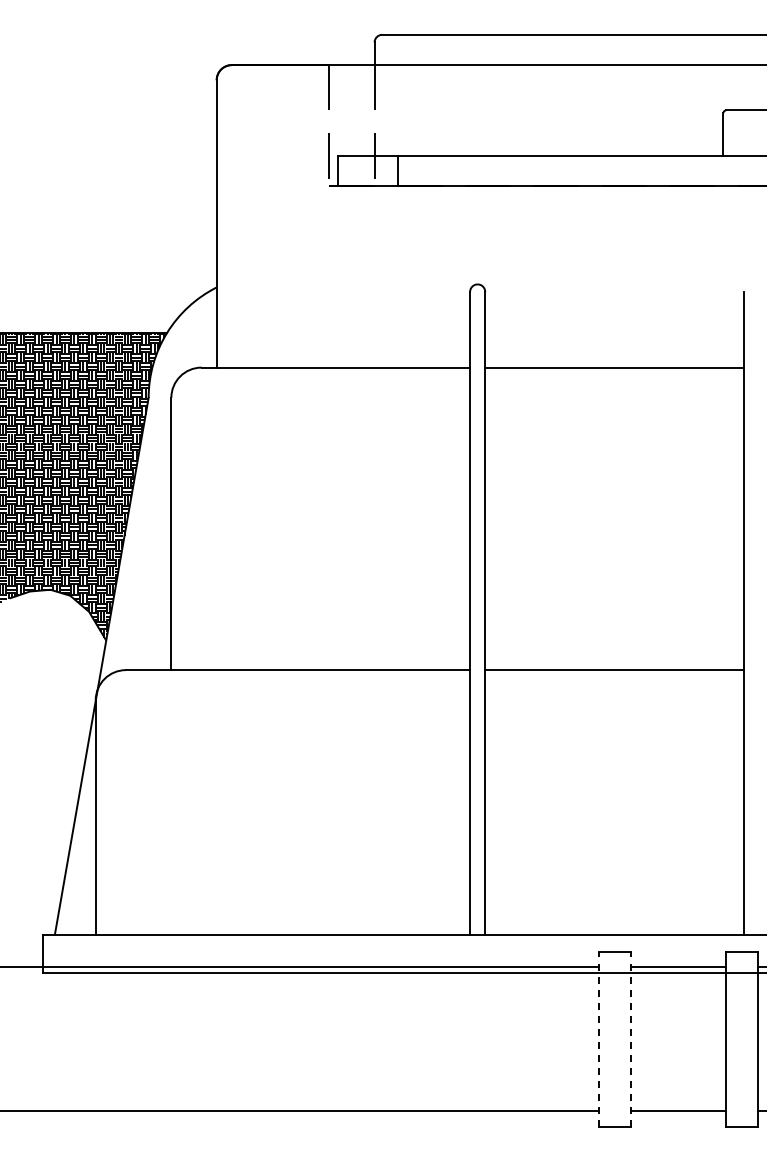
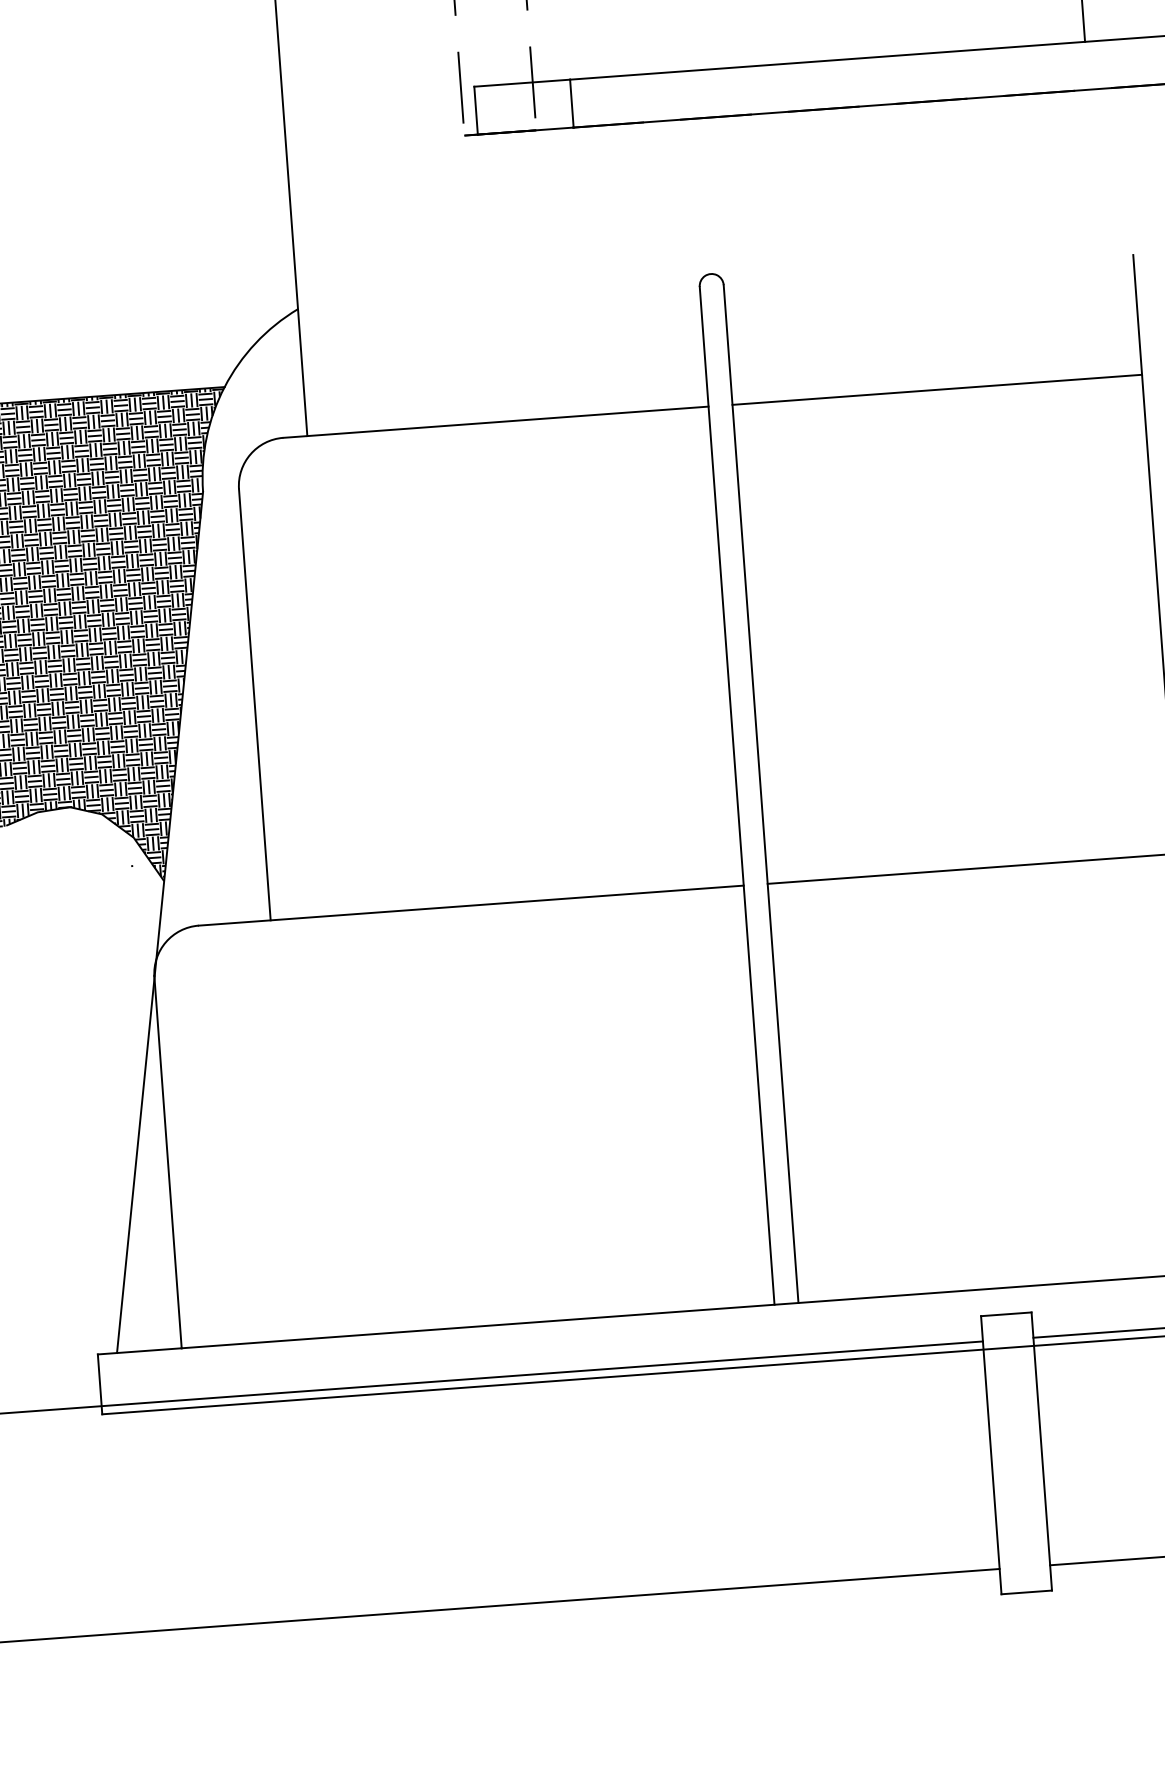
line: (599, 1039) -> (991, 1455), dashed -> solid
line: (631, 1039) -> (1042, 1451), dashed -> solid

